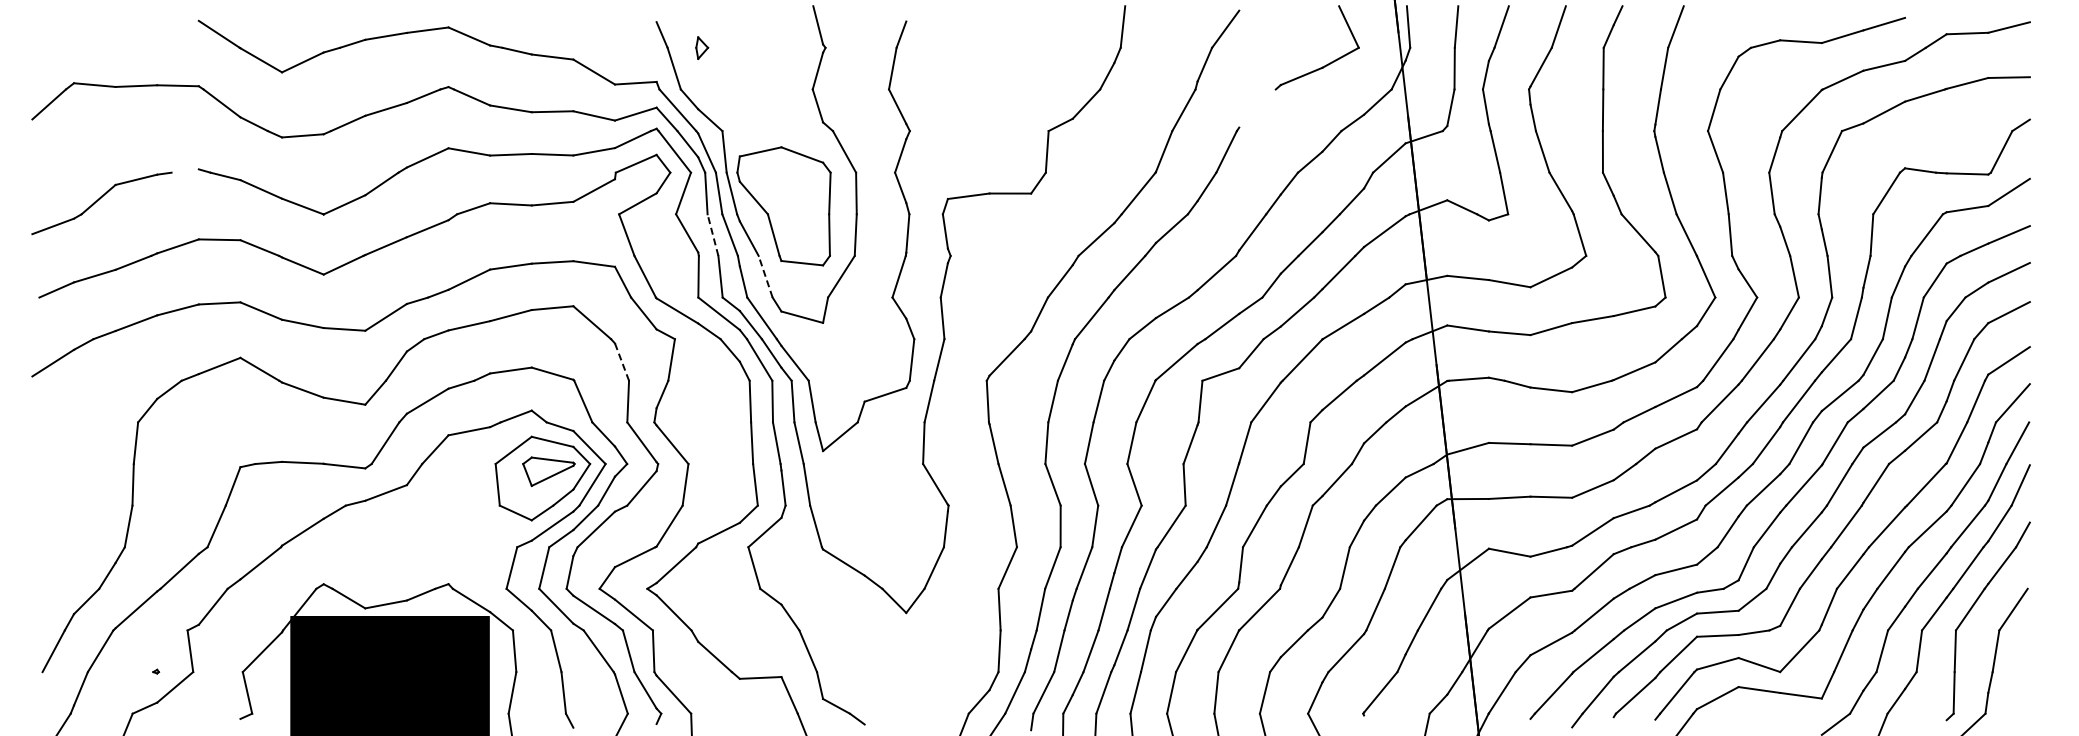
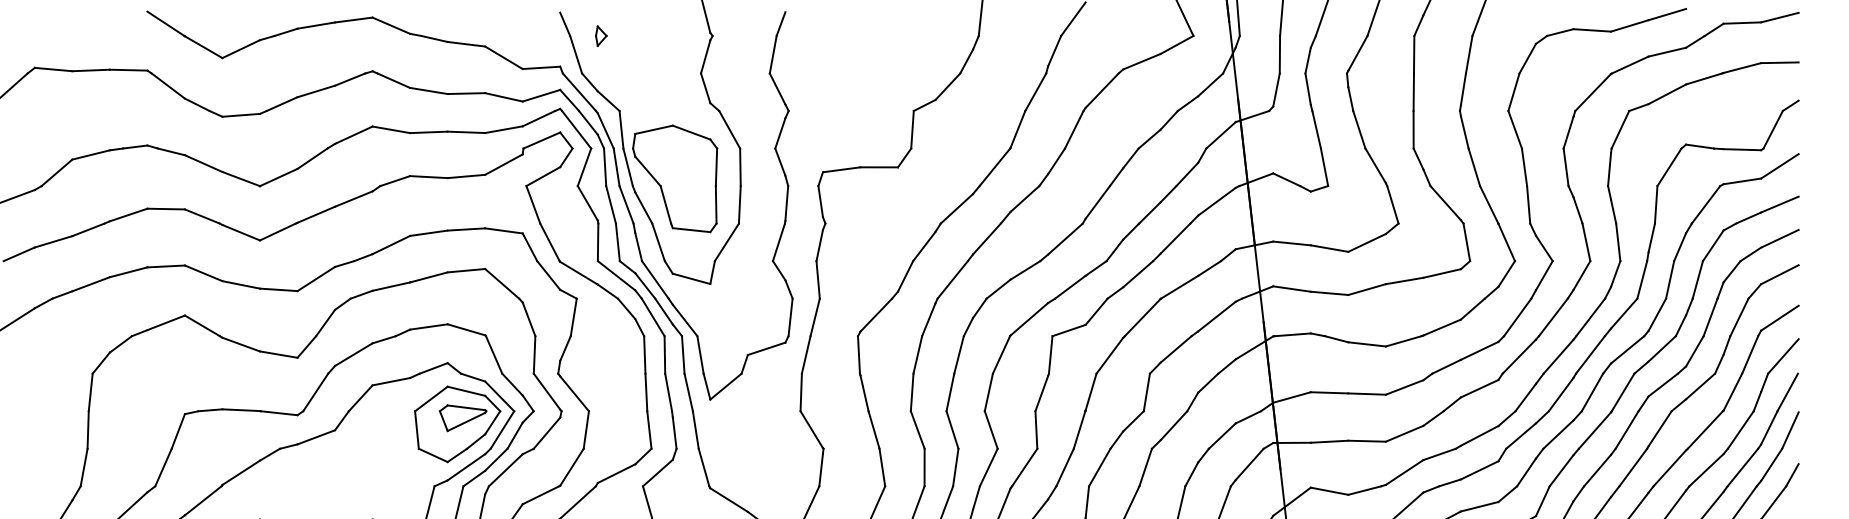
line: (1257, 108) -> (1102, 90), added
line: (184, 170) -> (134, 146), added
line: (712, 234) -> (610, 204), dashed -> solid
line: (765, 276) -> (658, 242), dashed -> solid
line: (622, 362) -> (529, 319), dashed -> solid

